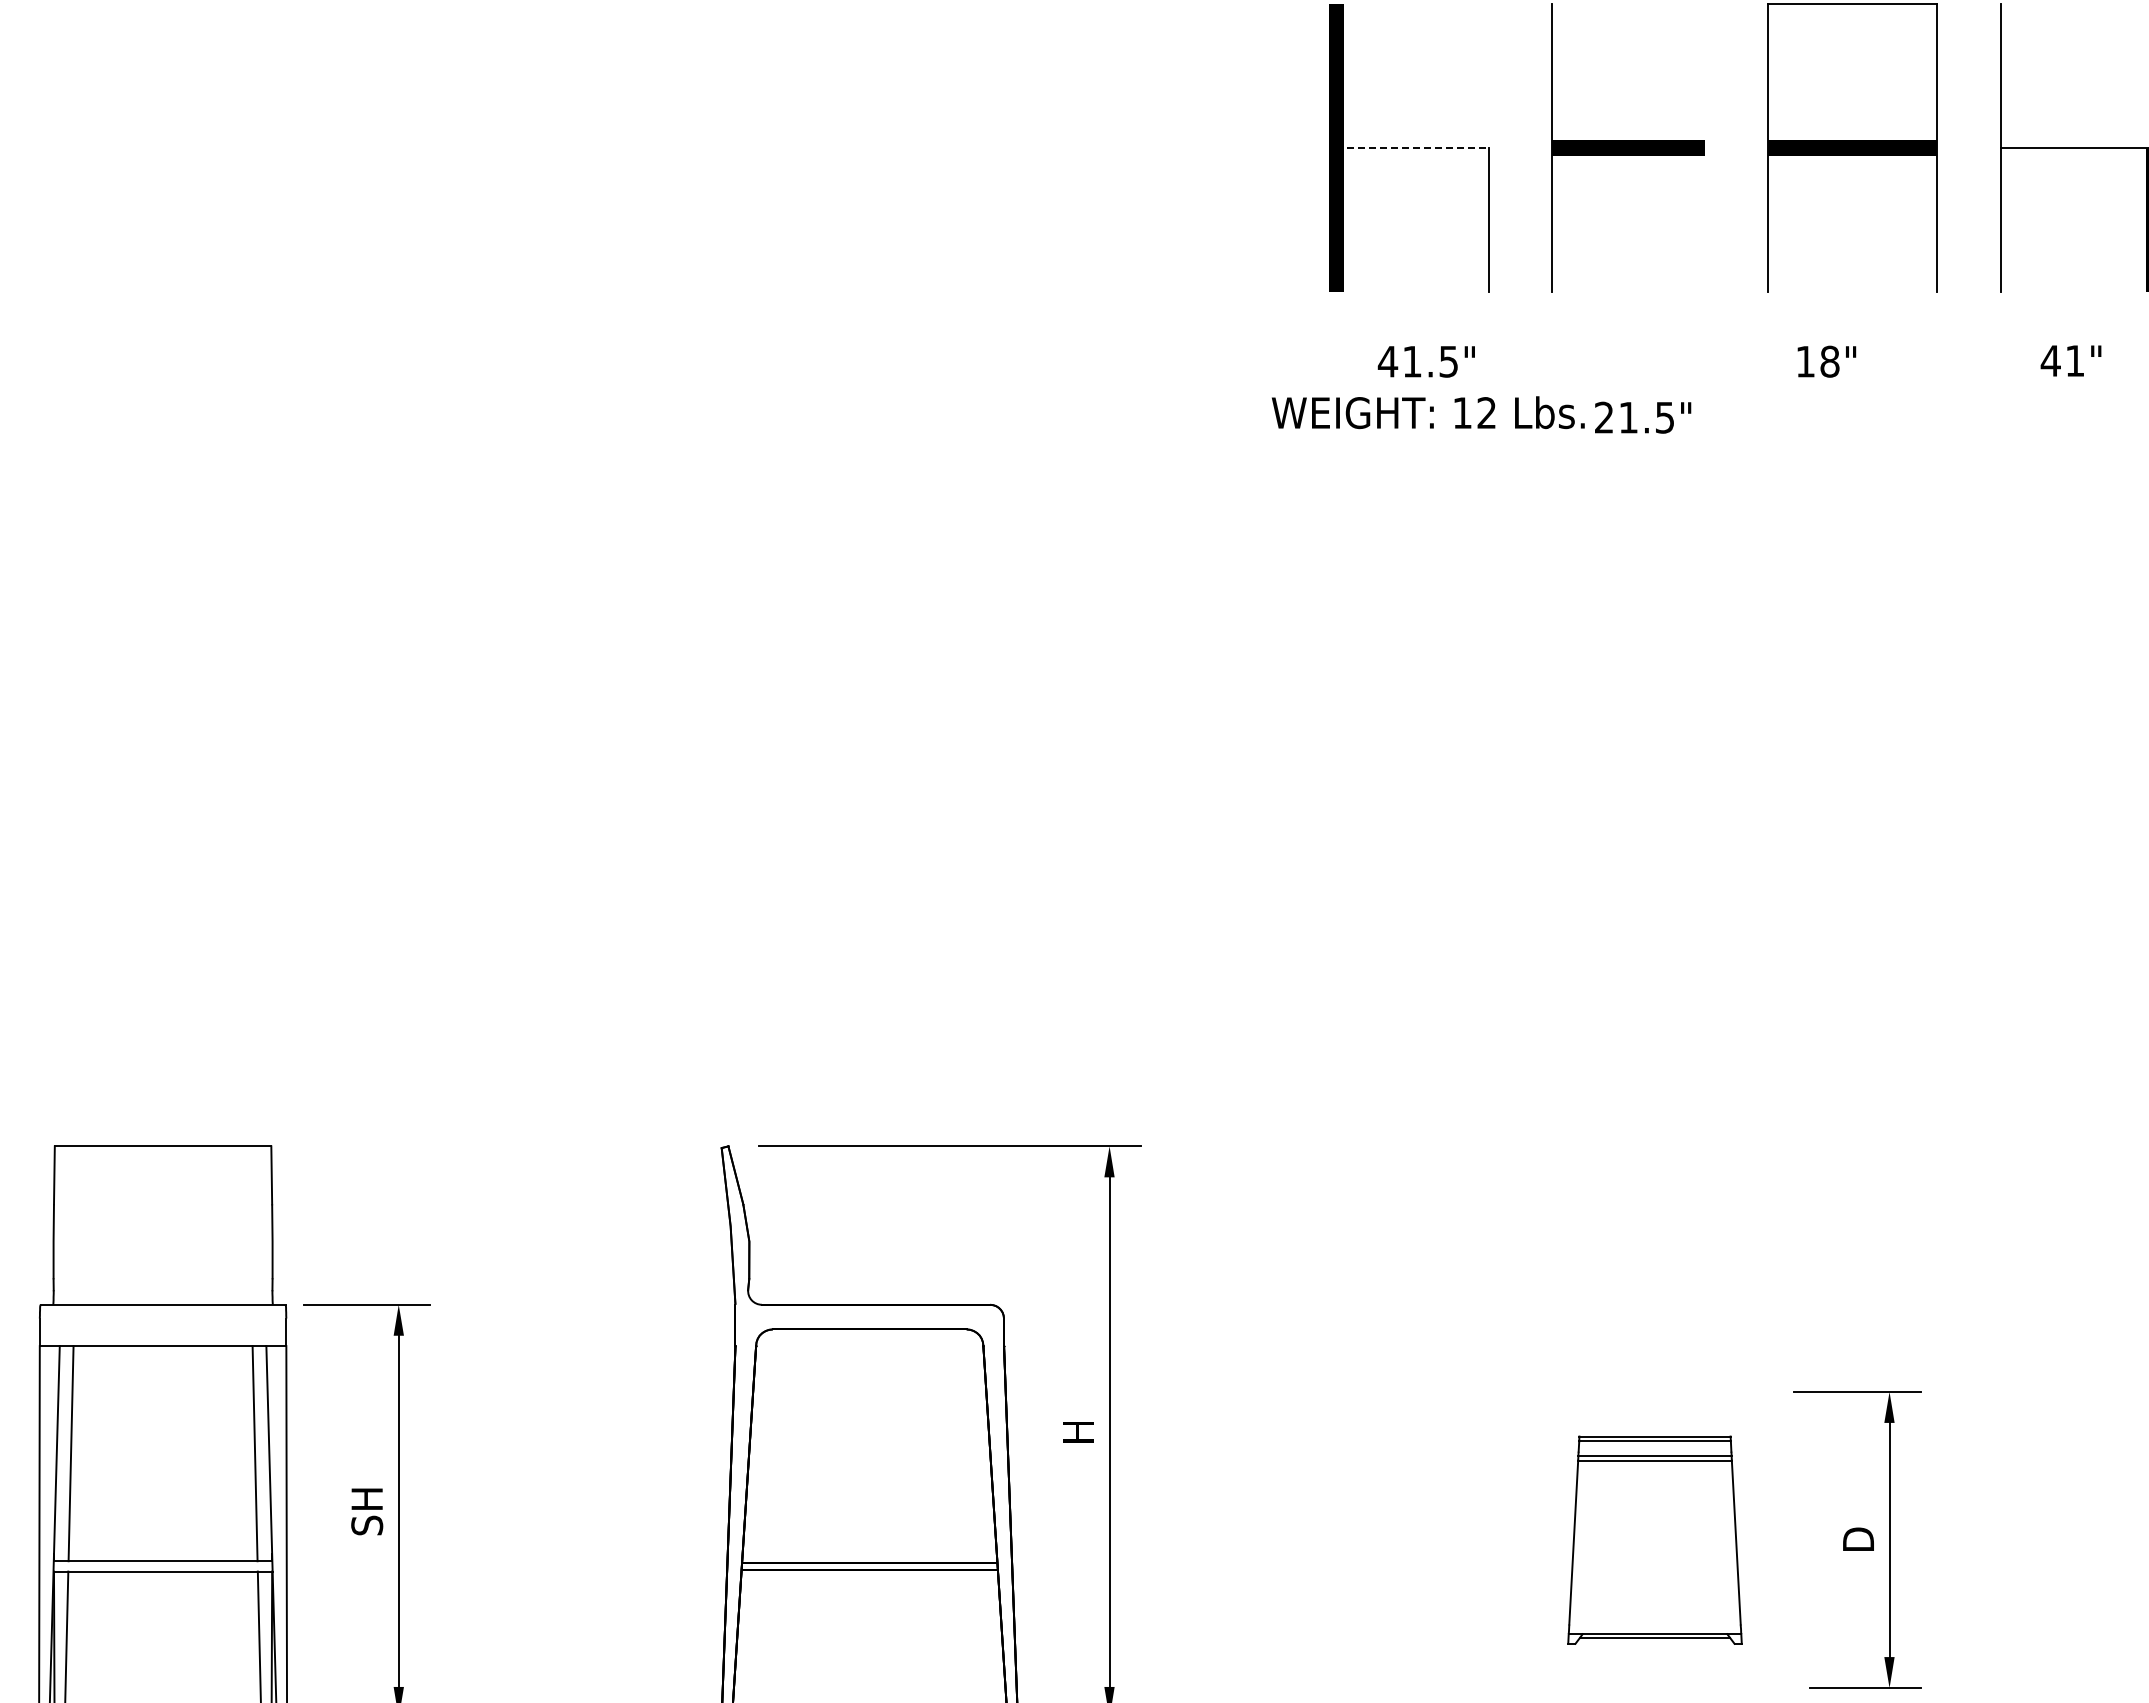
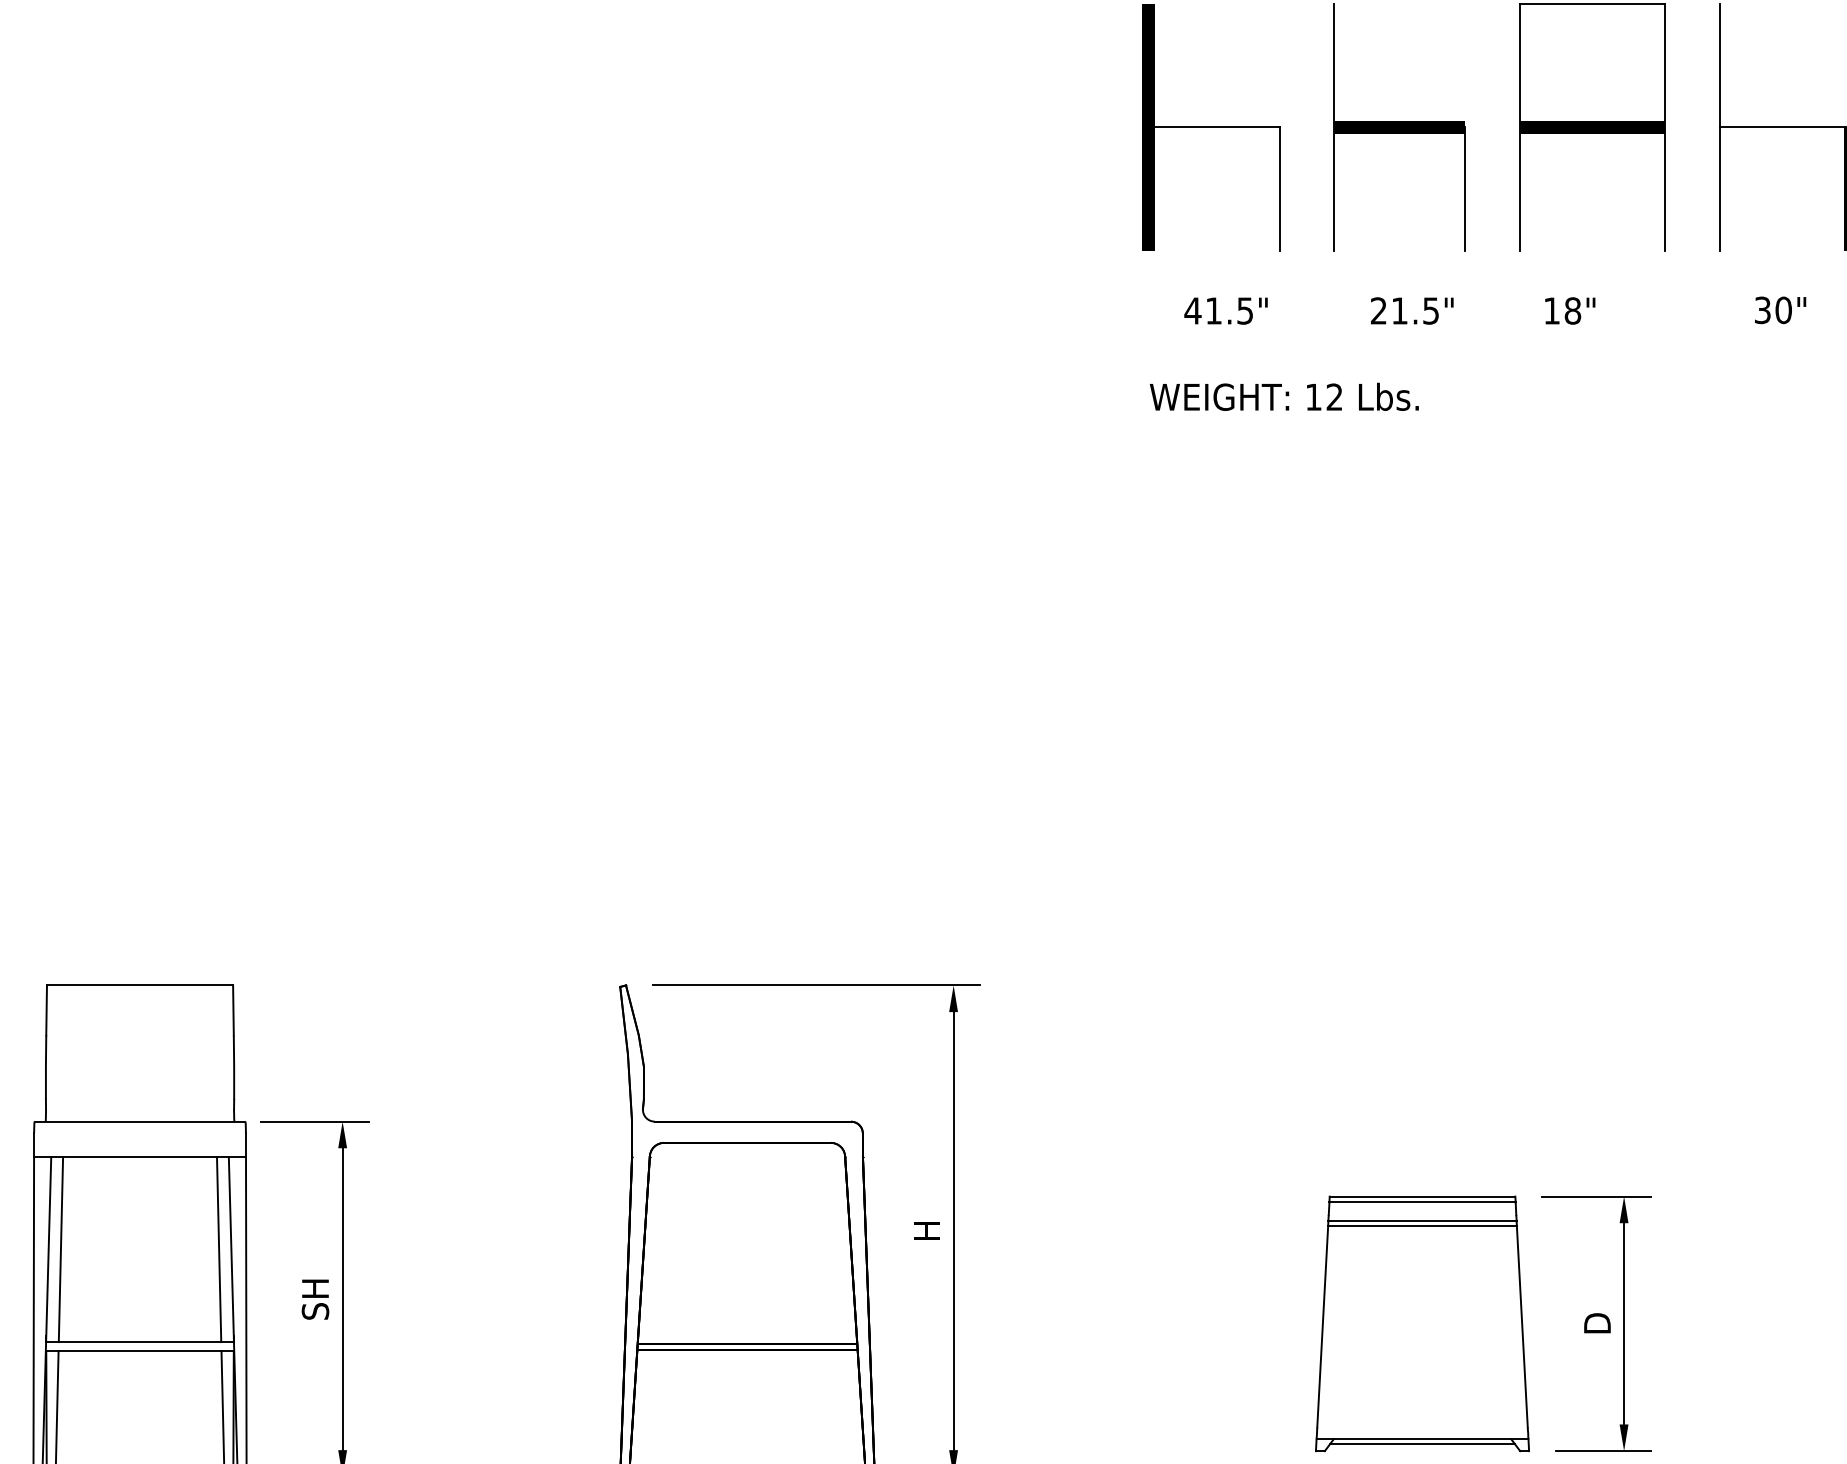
line: (1413, 147) -> (1214, 126), dashed -> solid
line: (1704, 219) -> (1465, 188), added
text: (2062, 360) -> (1772, 309), 41" -> 30"
text: (1428, 412) -> (1284, 396), moved
text: (1643, 417) -> (1412, 310), moved
part: (1654, 1540) -> (1422, 1324), size x1.43

